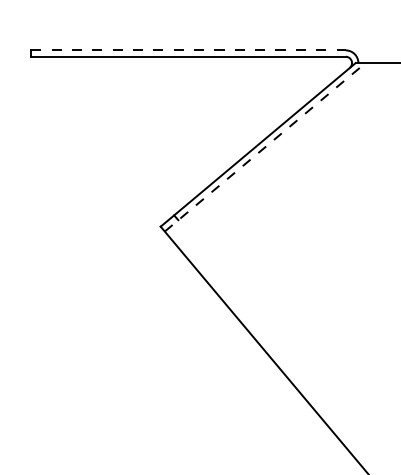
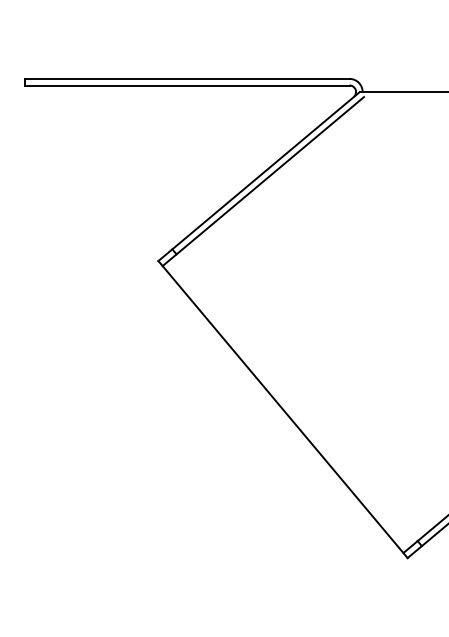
line: (188, 49) -> (187, 78), dashed -> solid
line: (261, 149) -> (262, 181), dashed -> solid

